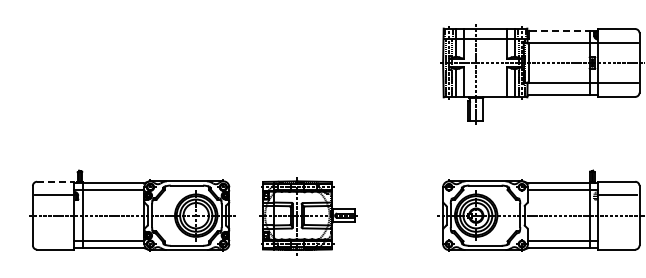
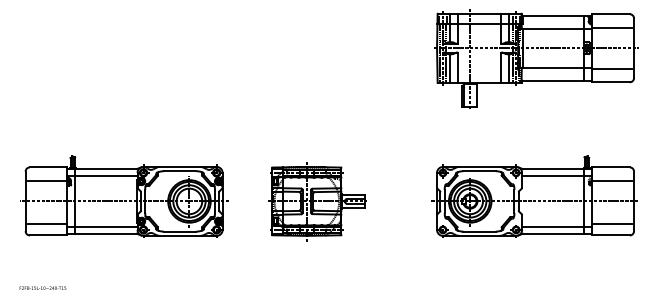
line: (560, 30) -> (554, 15), dashed -> solid
line: (55, 181) -> (48, 167), dashed -> solid
part: (307, 215) -> (317, 201), moved
line: (54, 237) -> (47, 223), added
line: (617, 237) -> (611, 223), added

